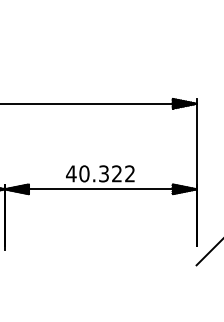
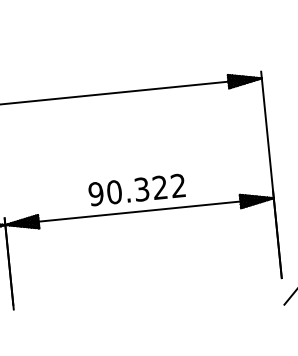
text: (71, 173) -> (96, 193), 40.322 -> 90.322

